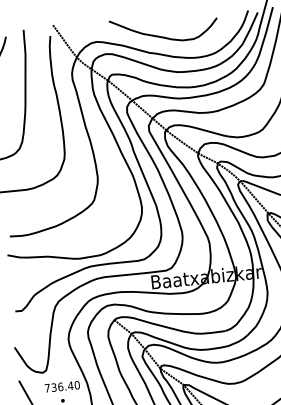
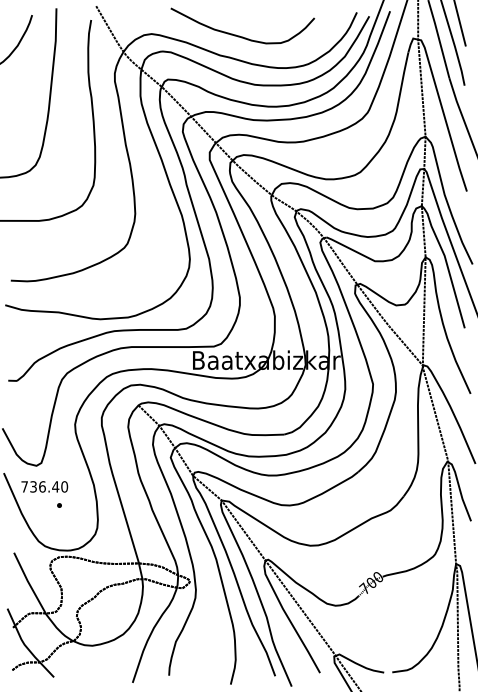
text: (62, 386) -> (44, 486), moved

